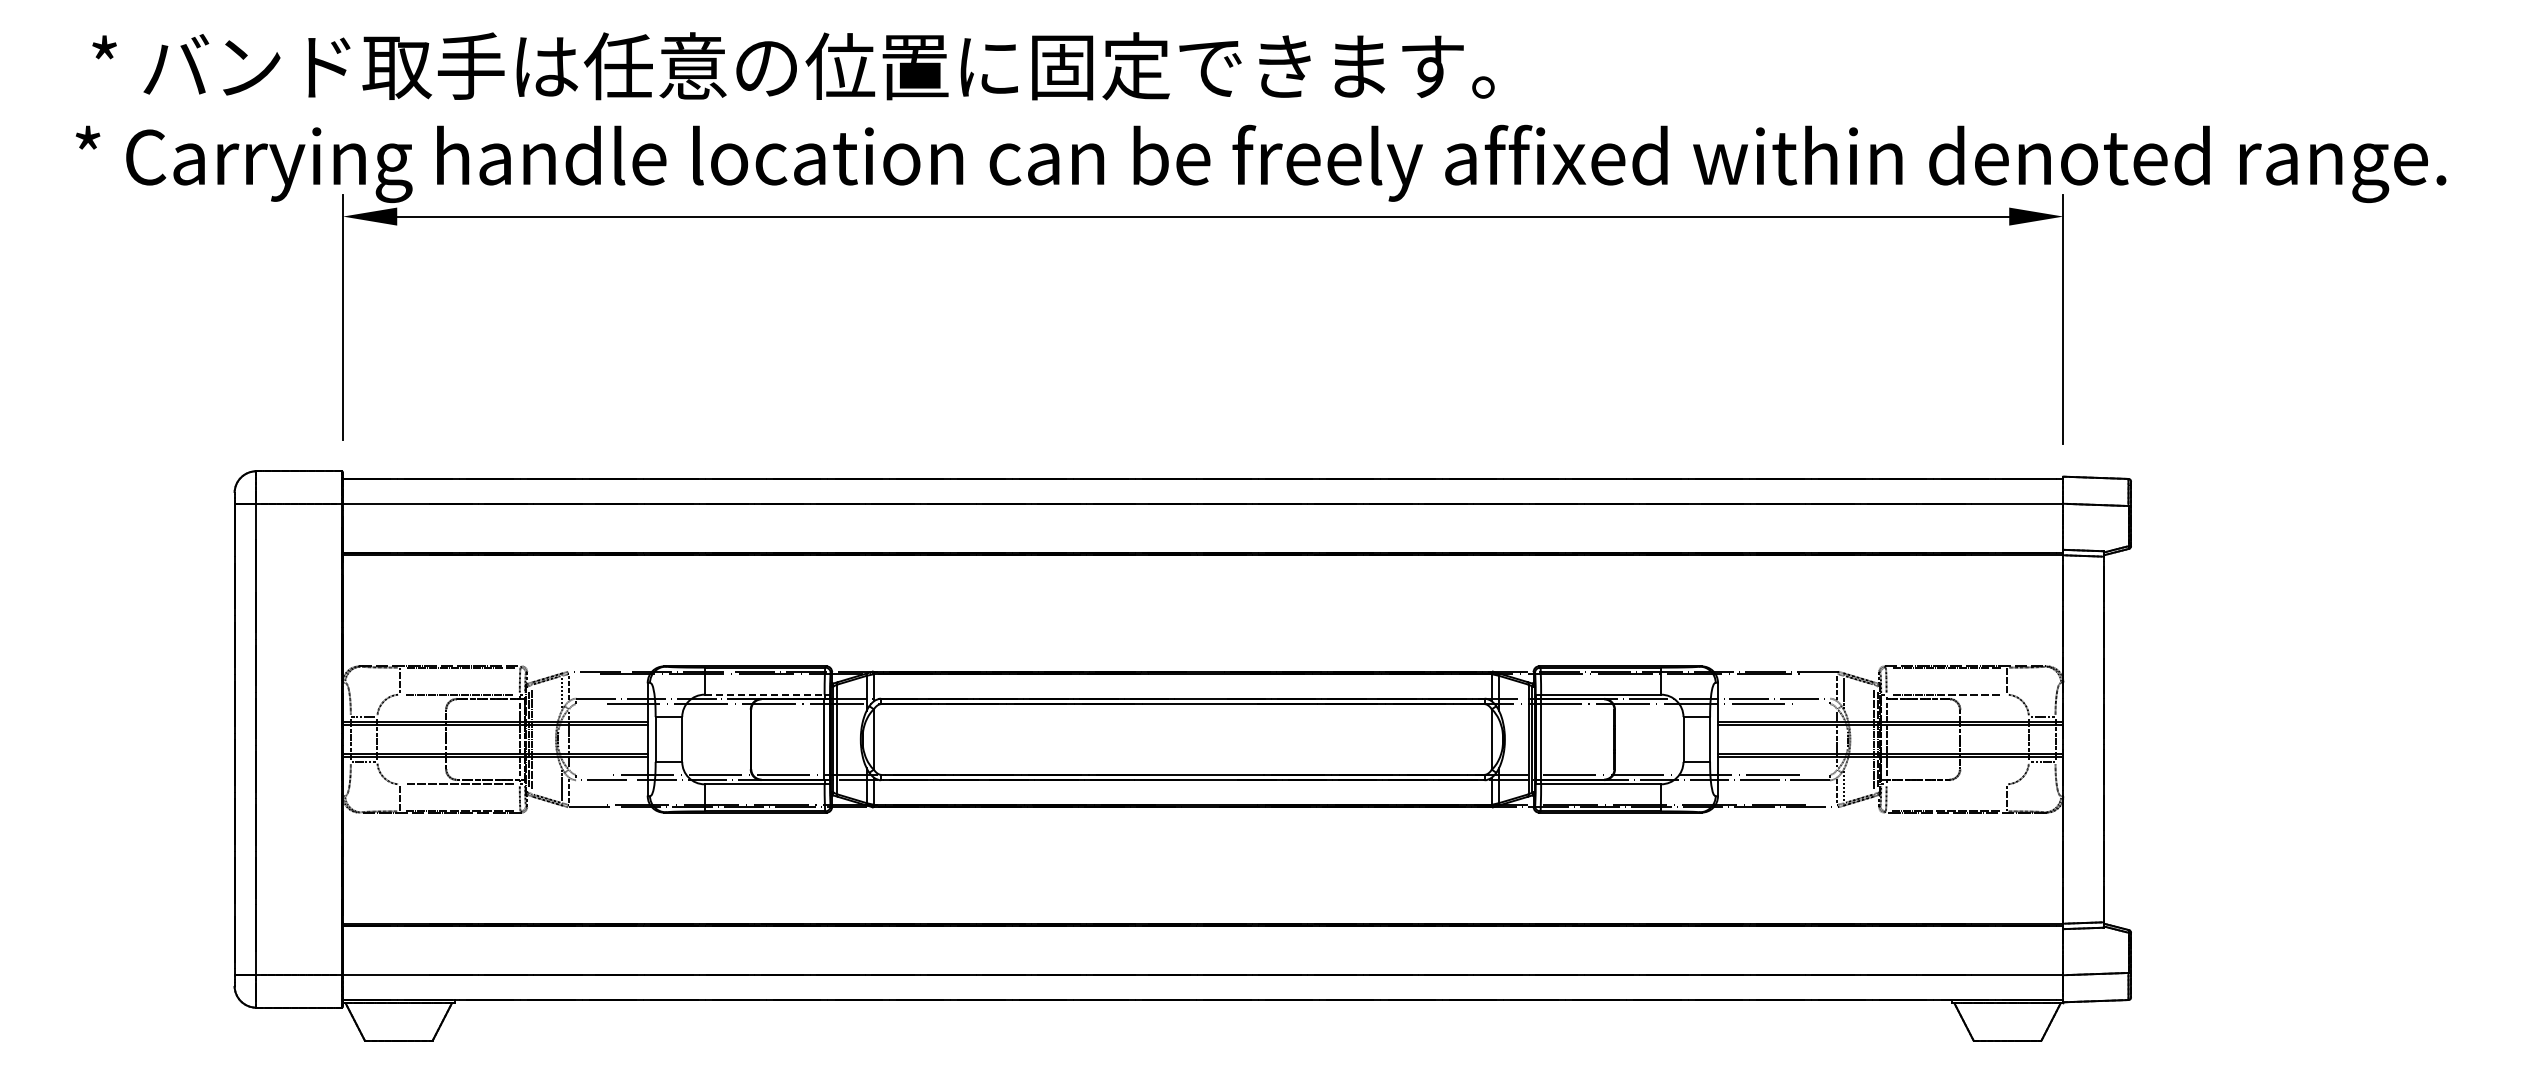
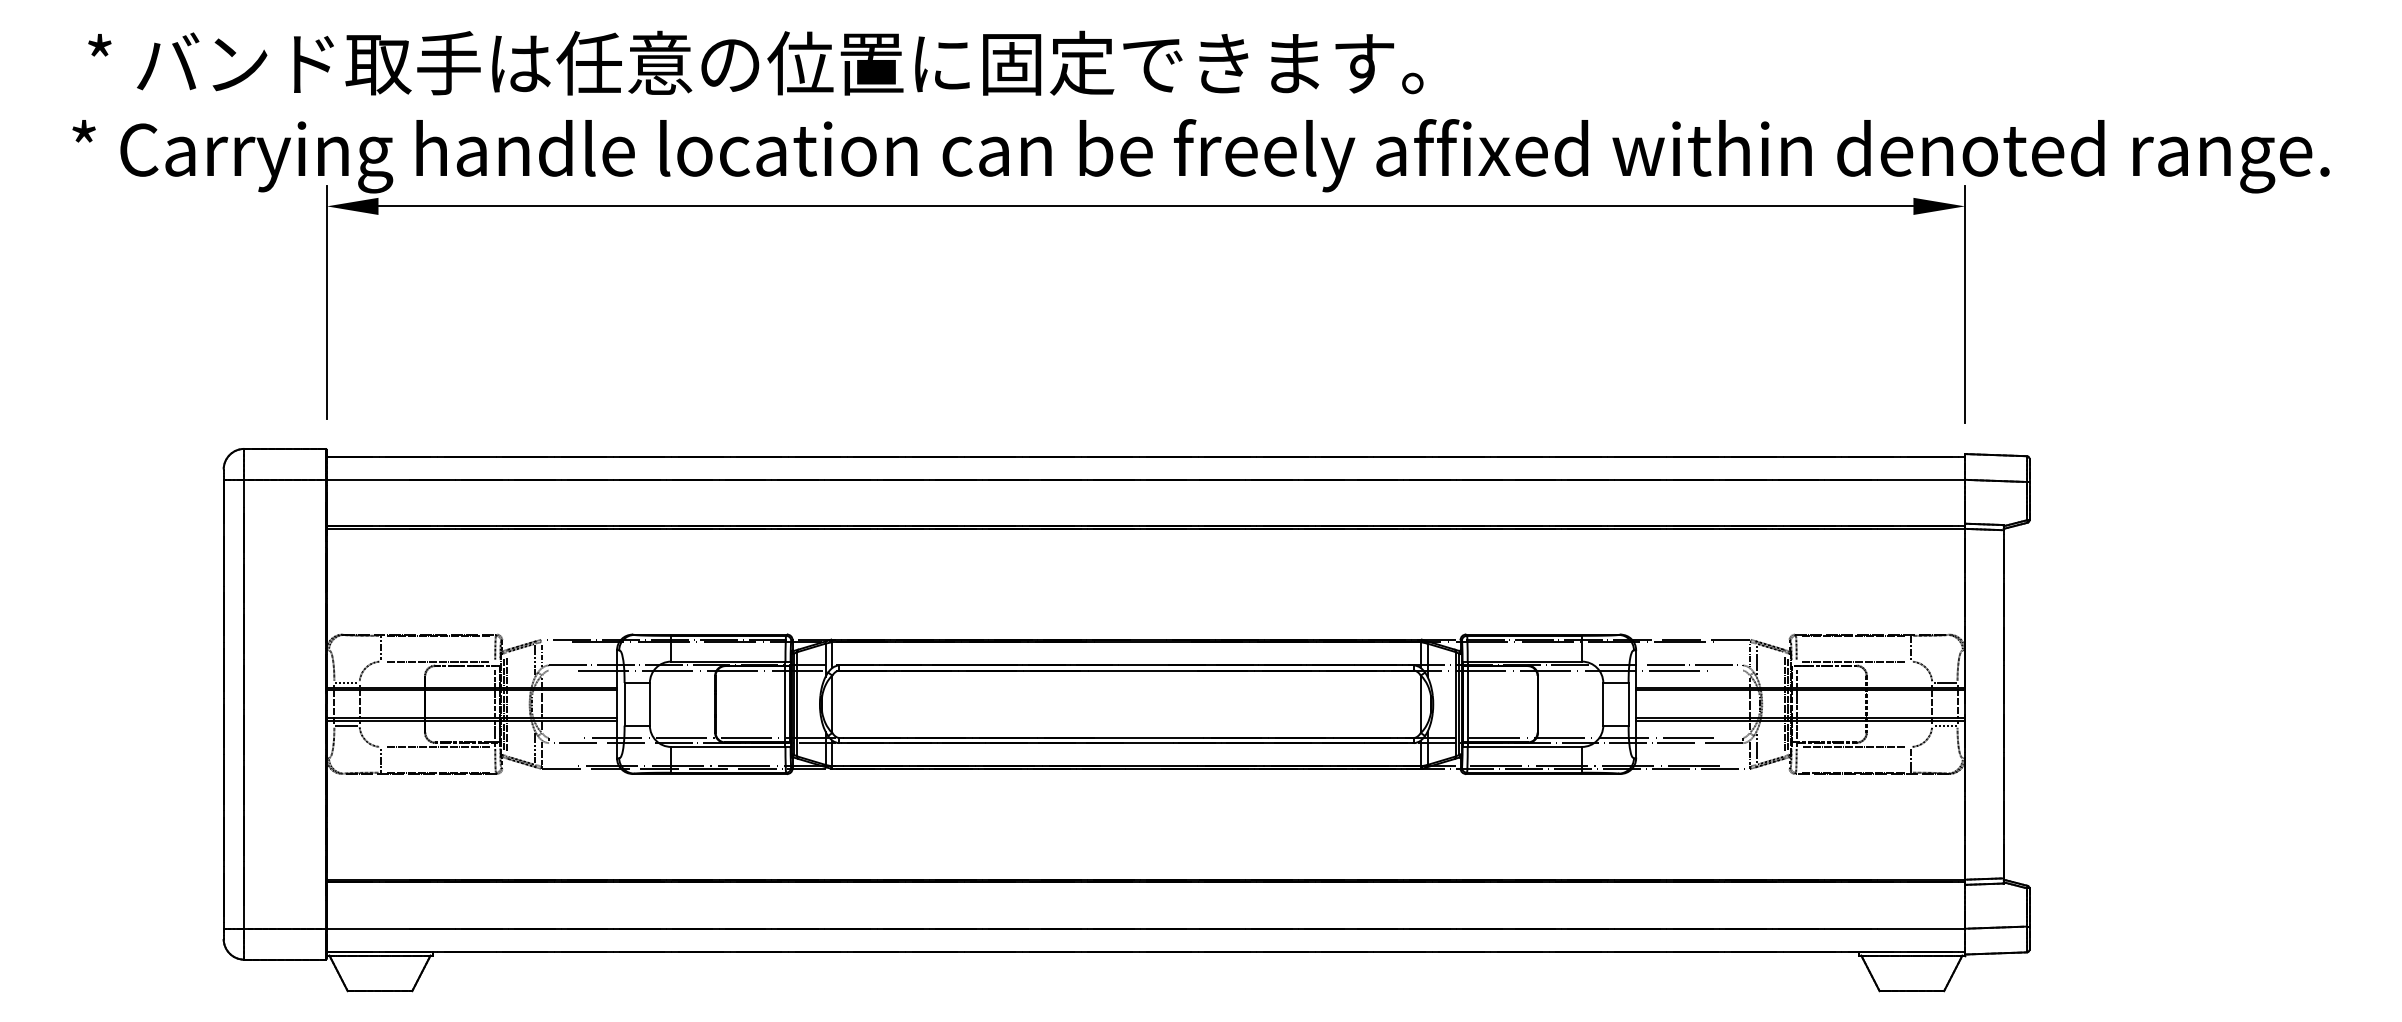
line: (764, 694) -> (728, 661), dashed -> solid
line: (1946, 784) -> (1853, 747), added

